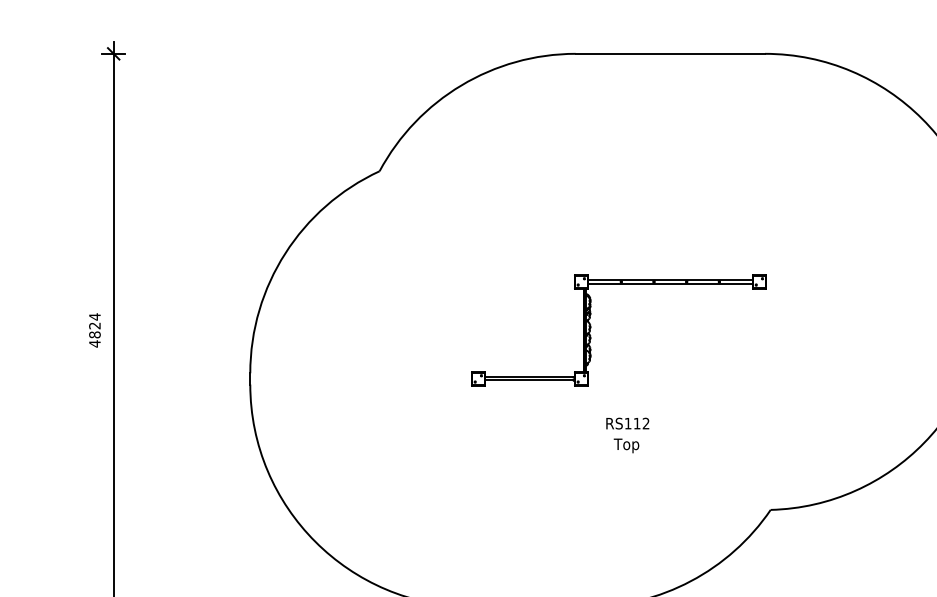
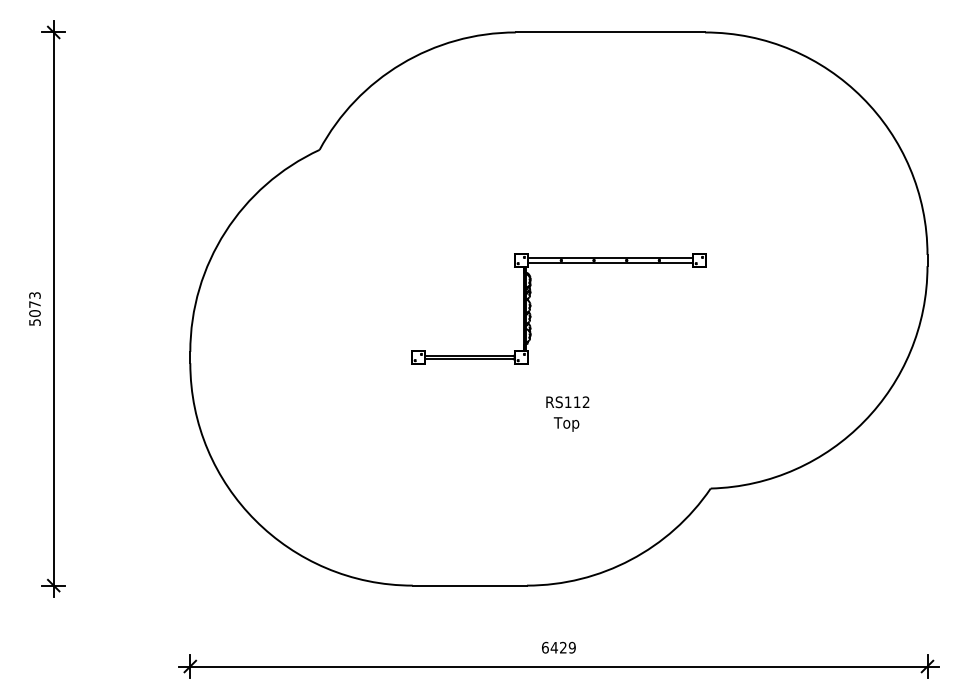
text: (94, 329) -> (34, 308), 4824 -> 5073

